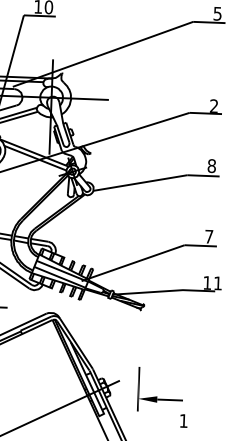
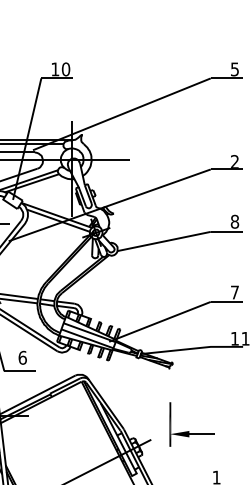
part: (157, 396) -> (189, 431), moved

